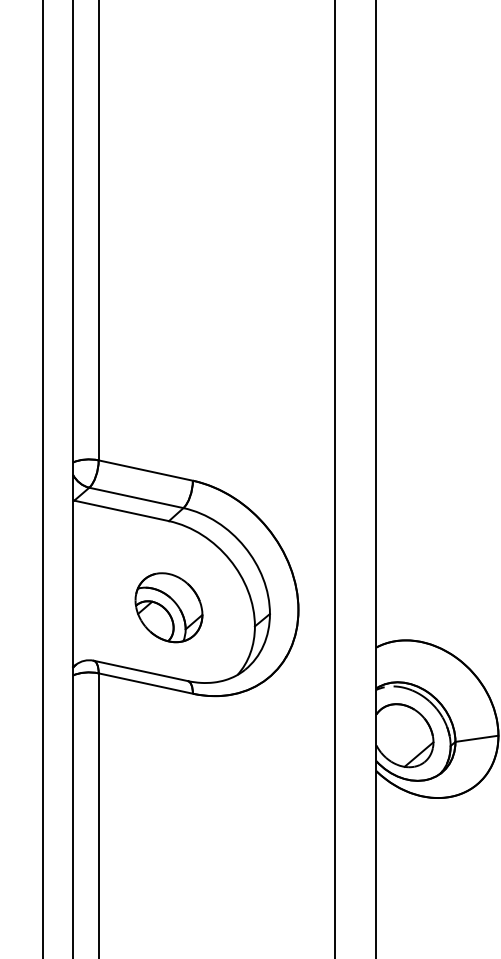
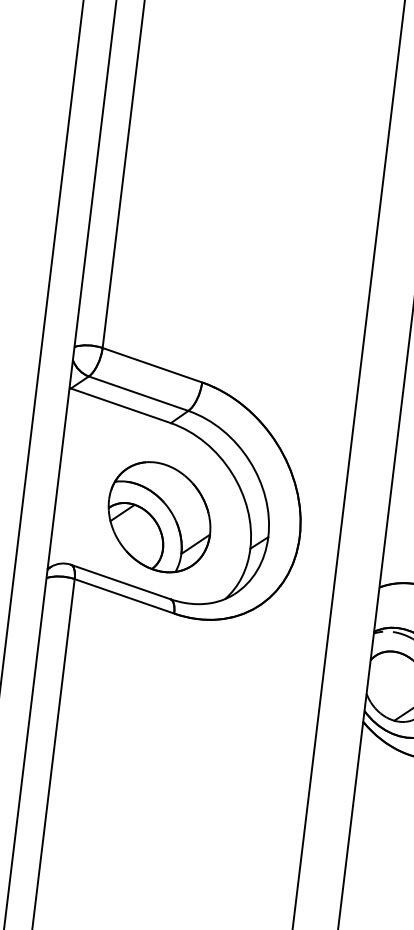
part: (168, 607) -> (159, 516), size x1.43

